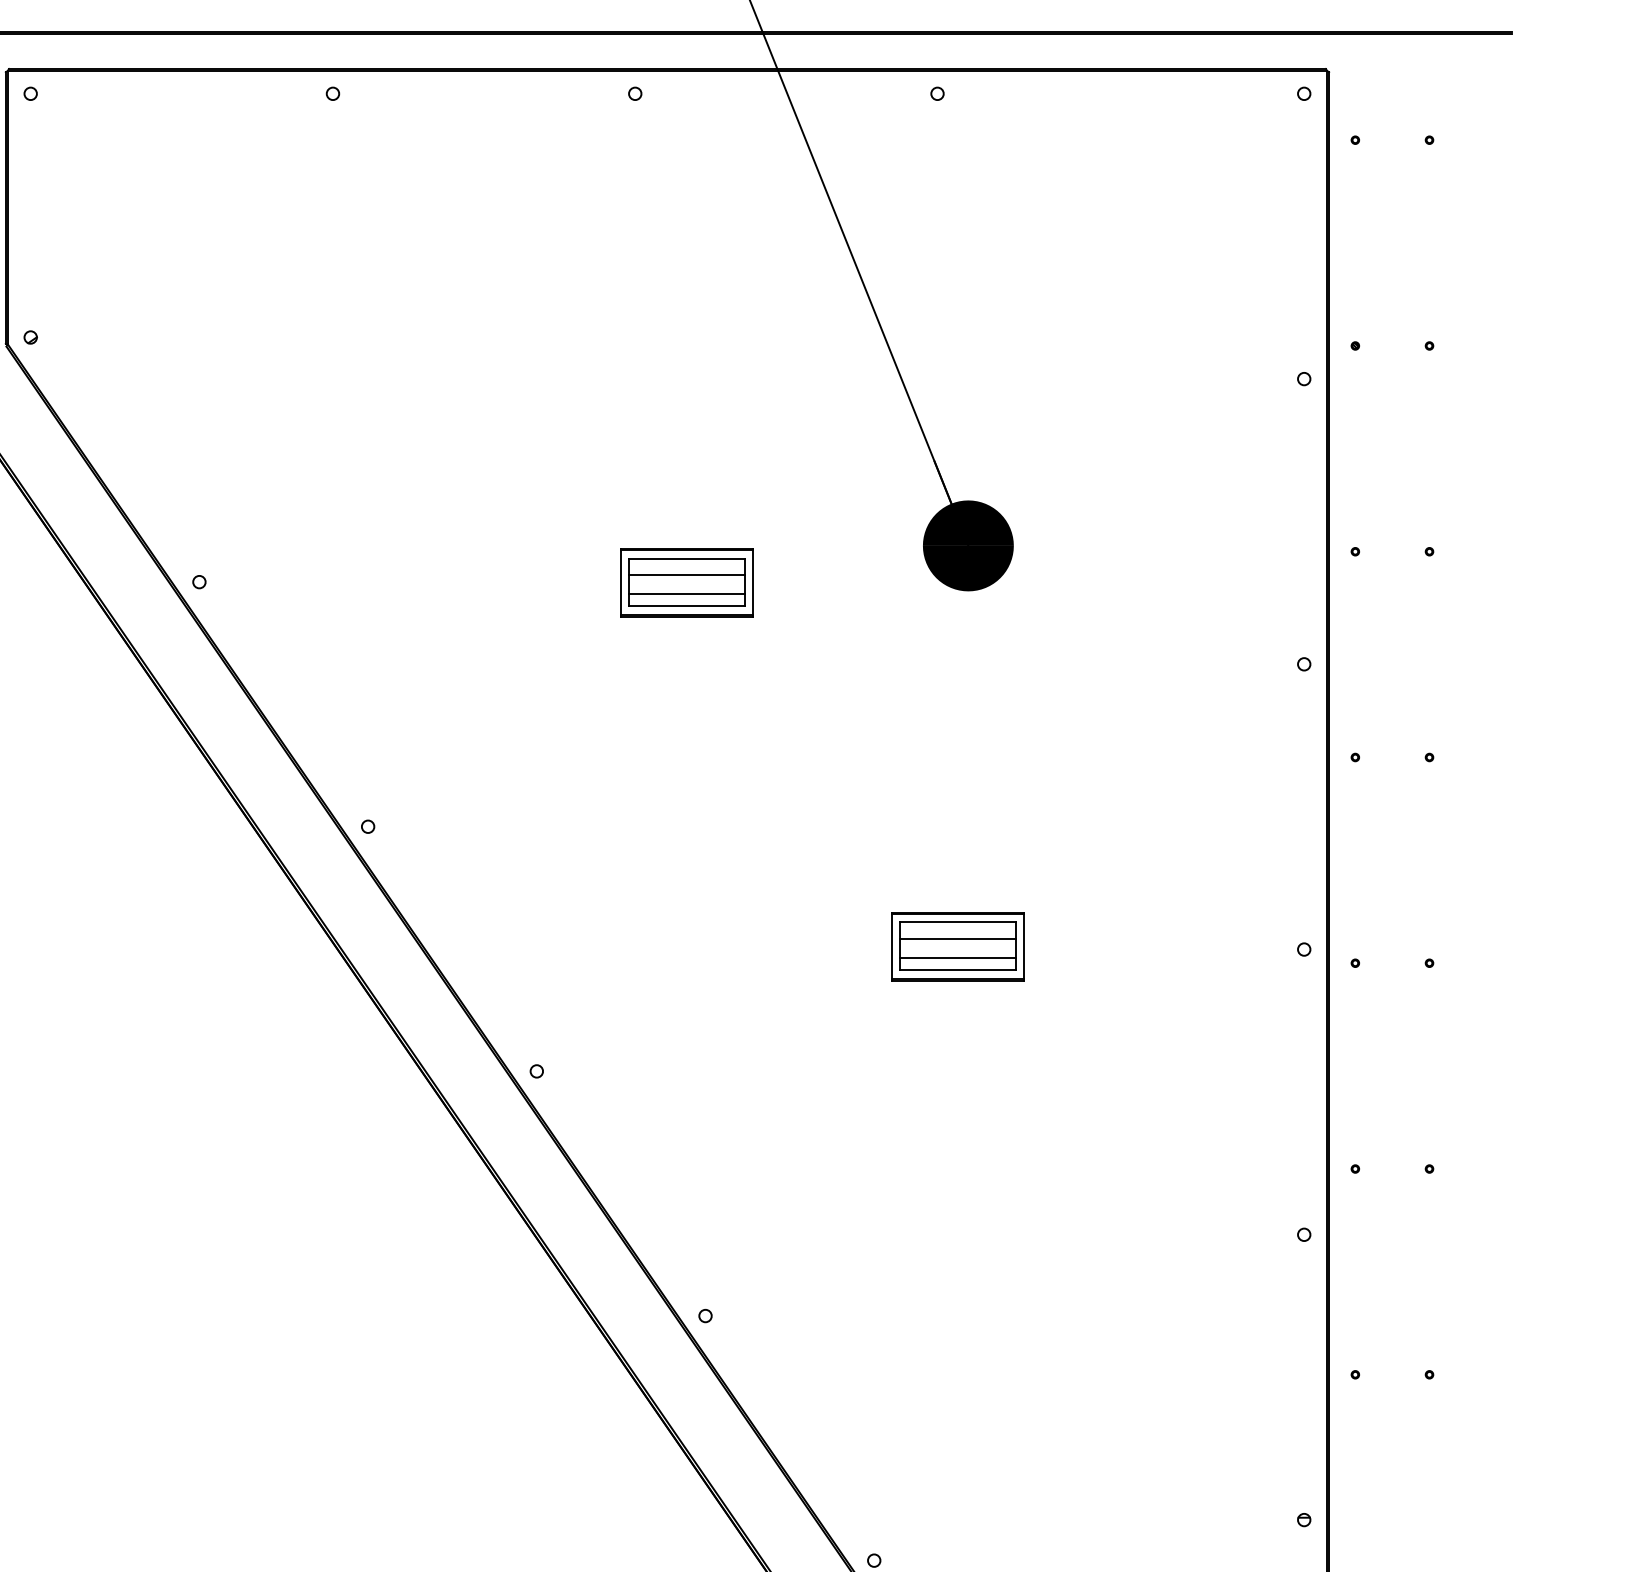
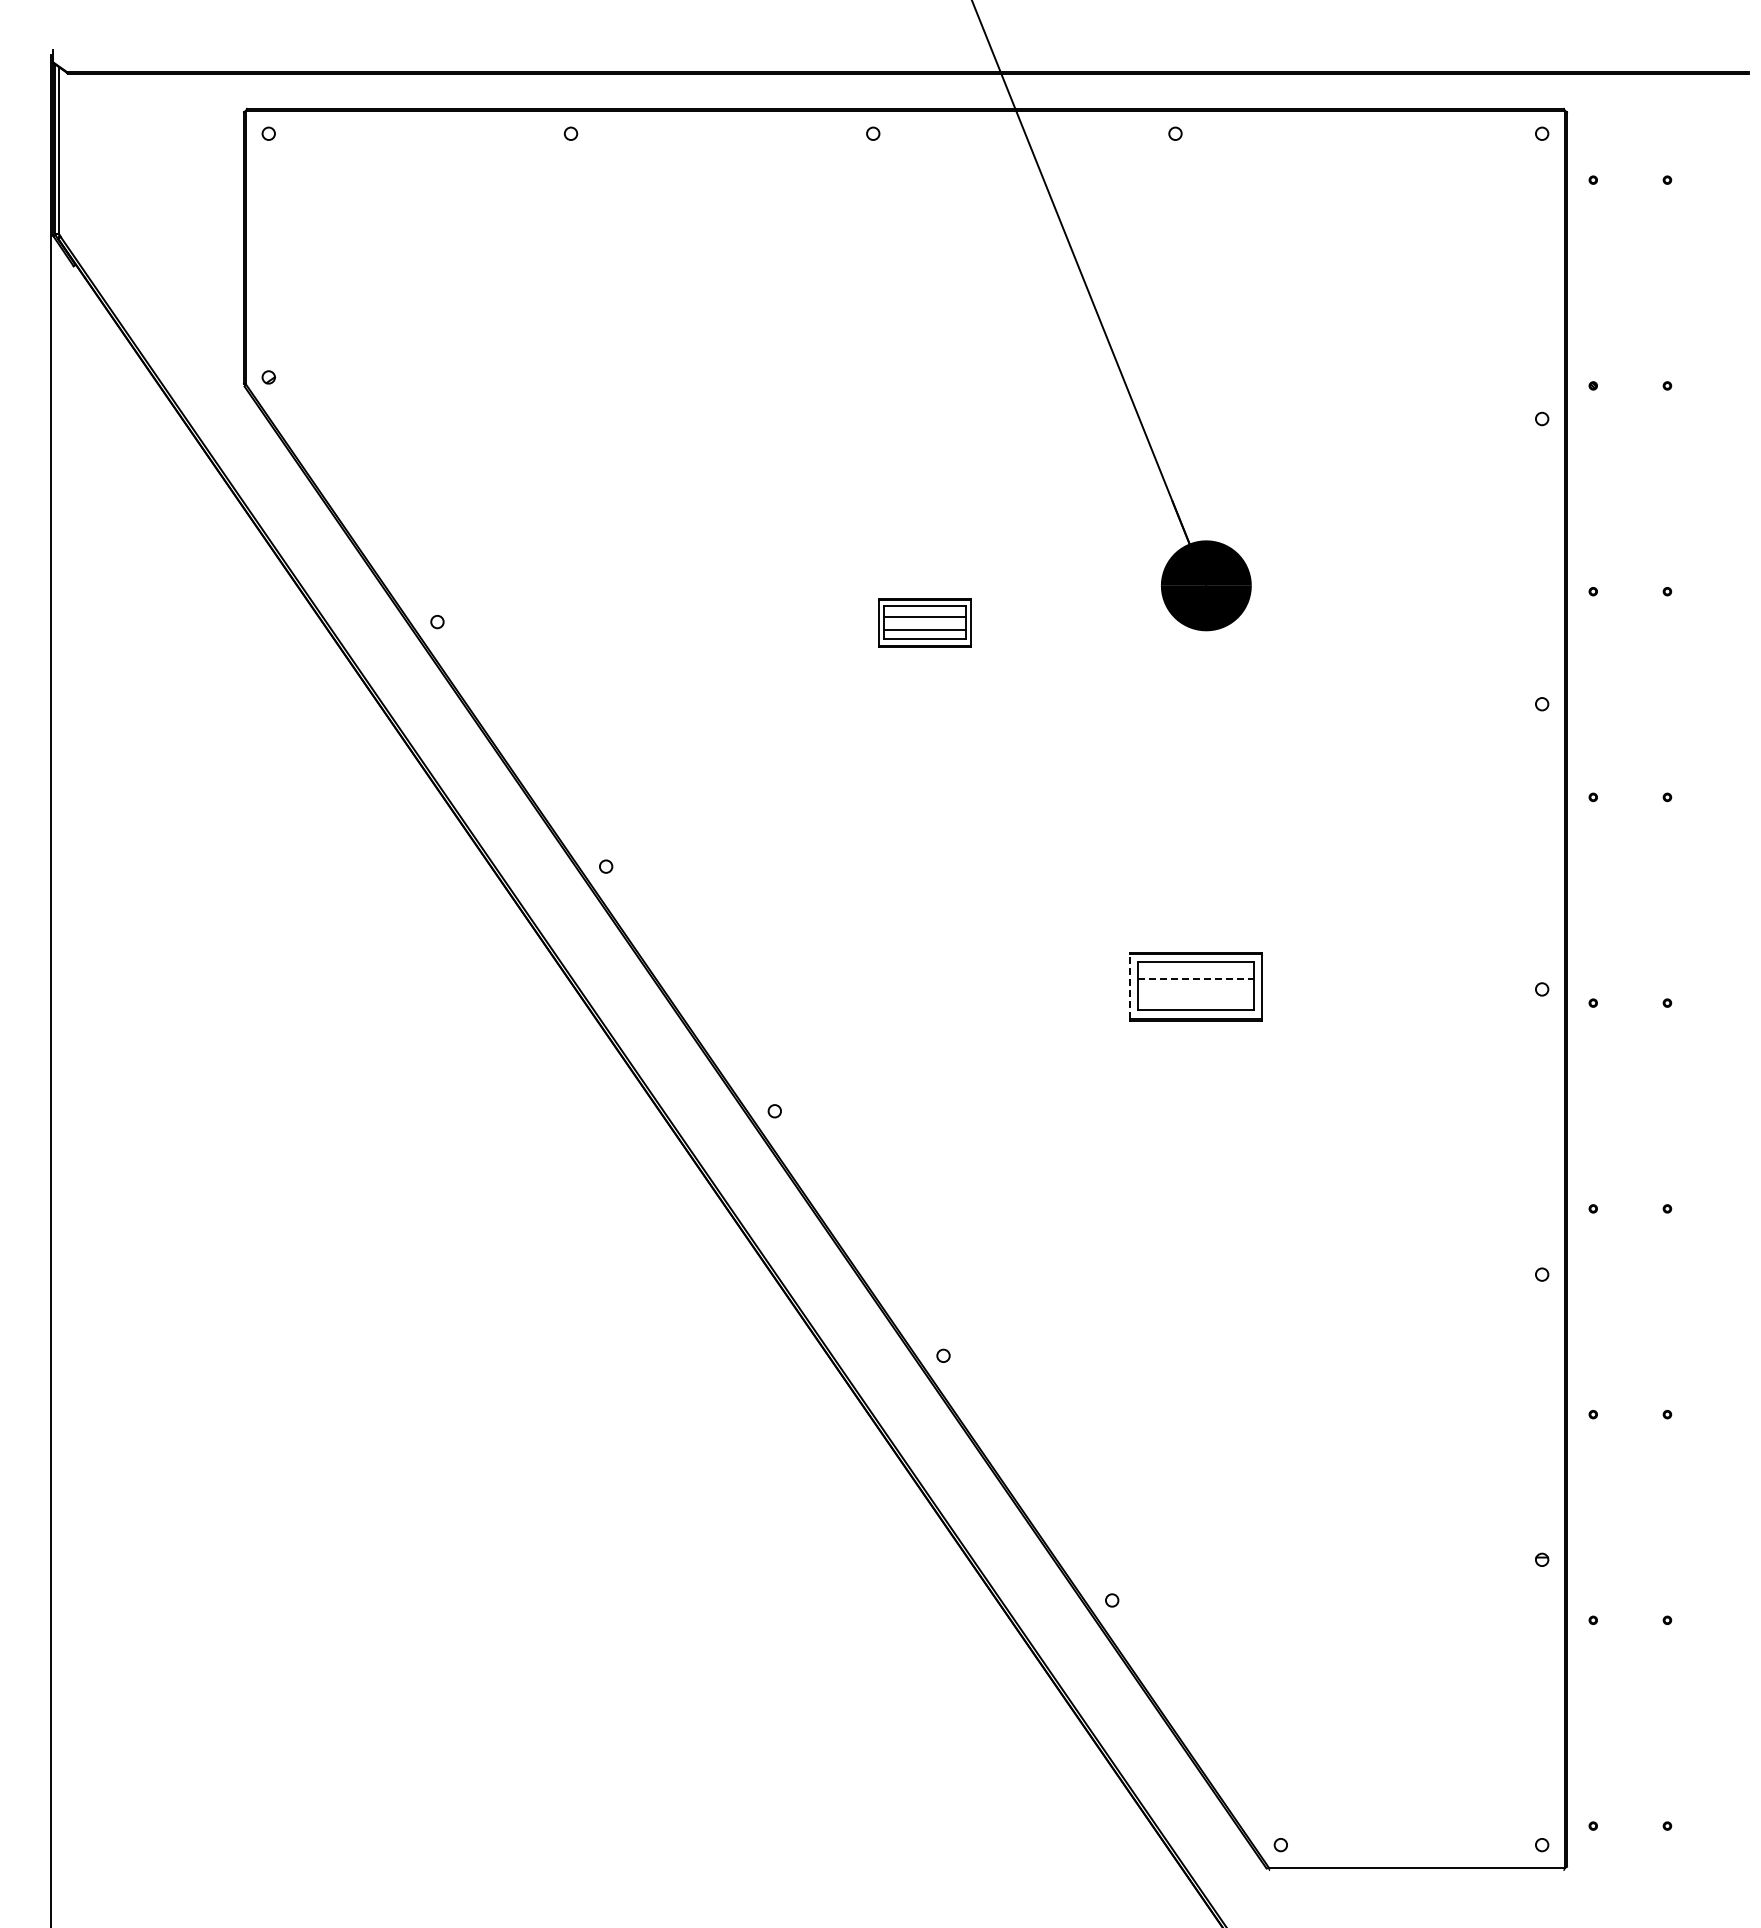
part: (686, 582) -> (924, 622), size x0.7
line: (958, 938) -> (1196, 978), solid -> dashed
line: (892, 946) -> (1130, 986), solid -> dashed
line: (957, 957) -> (1195, 997), removed

